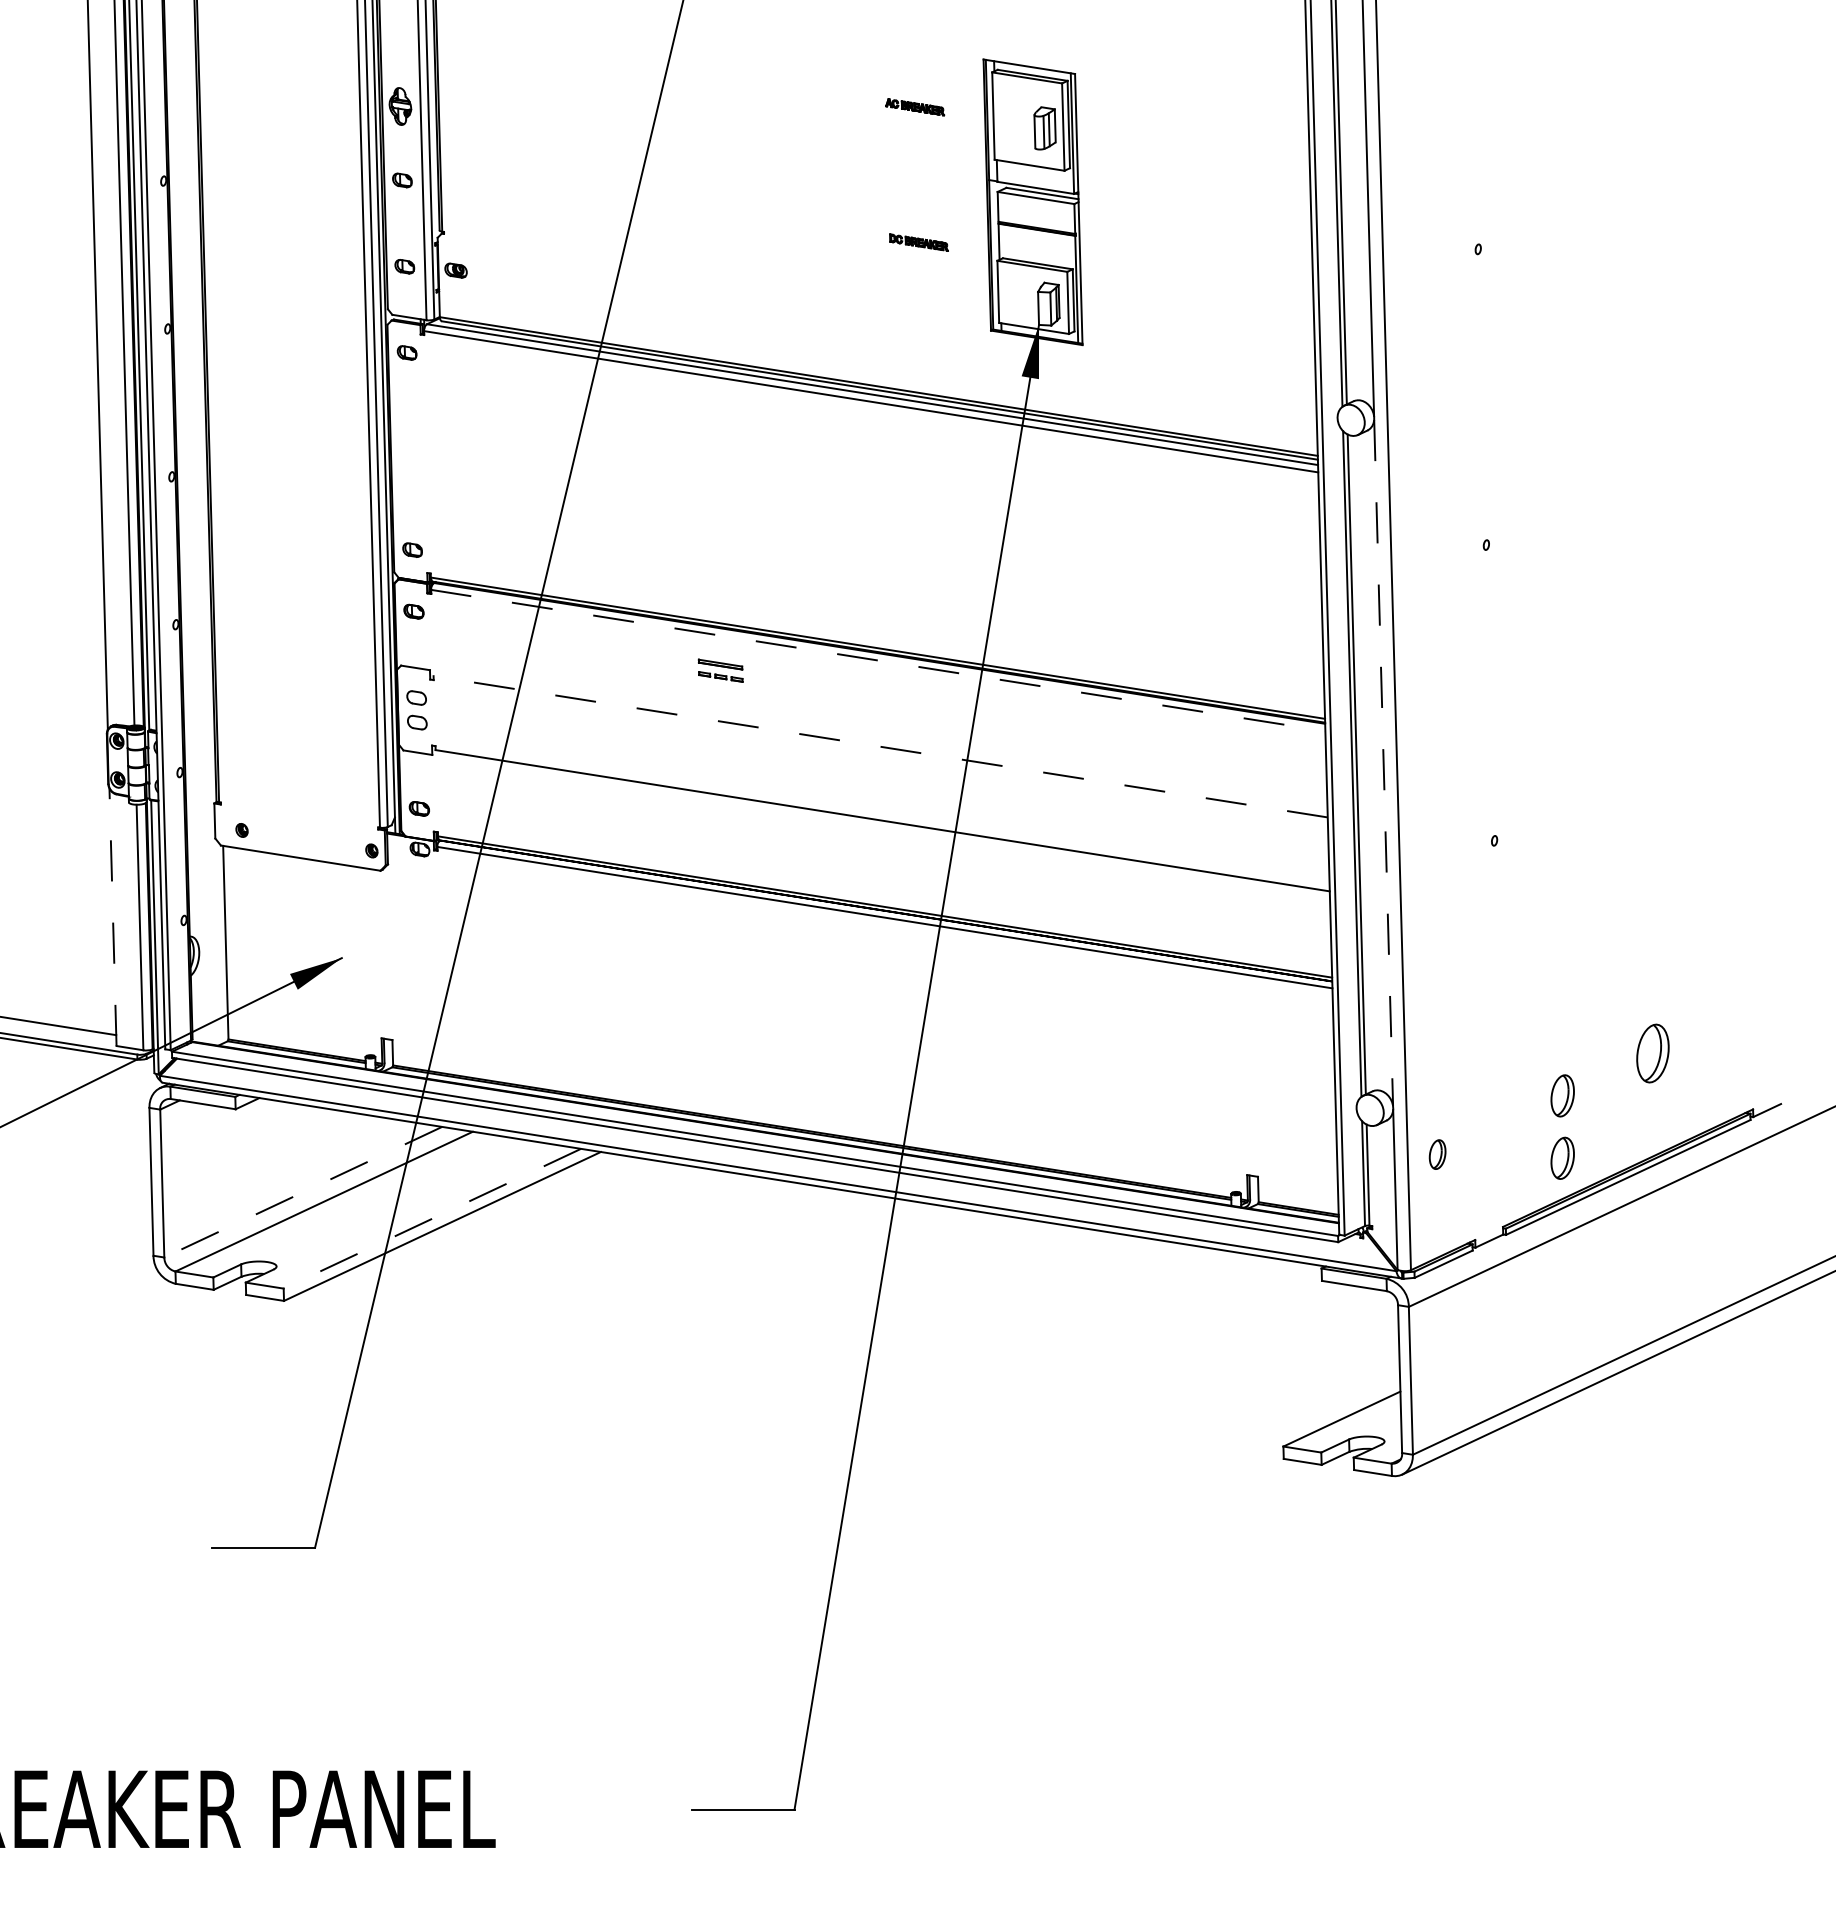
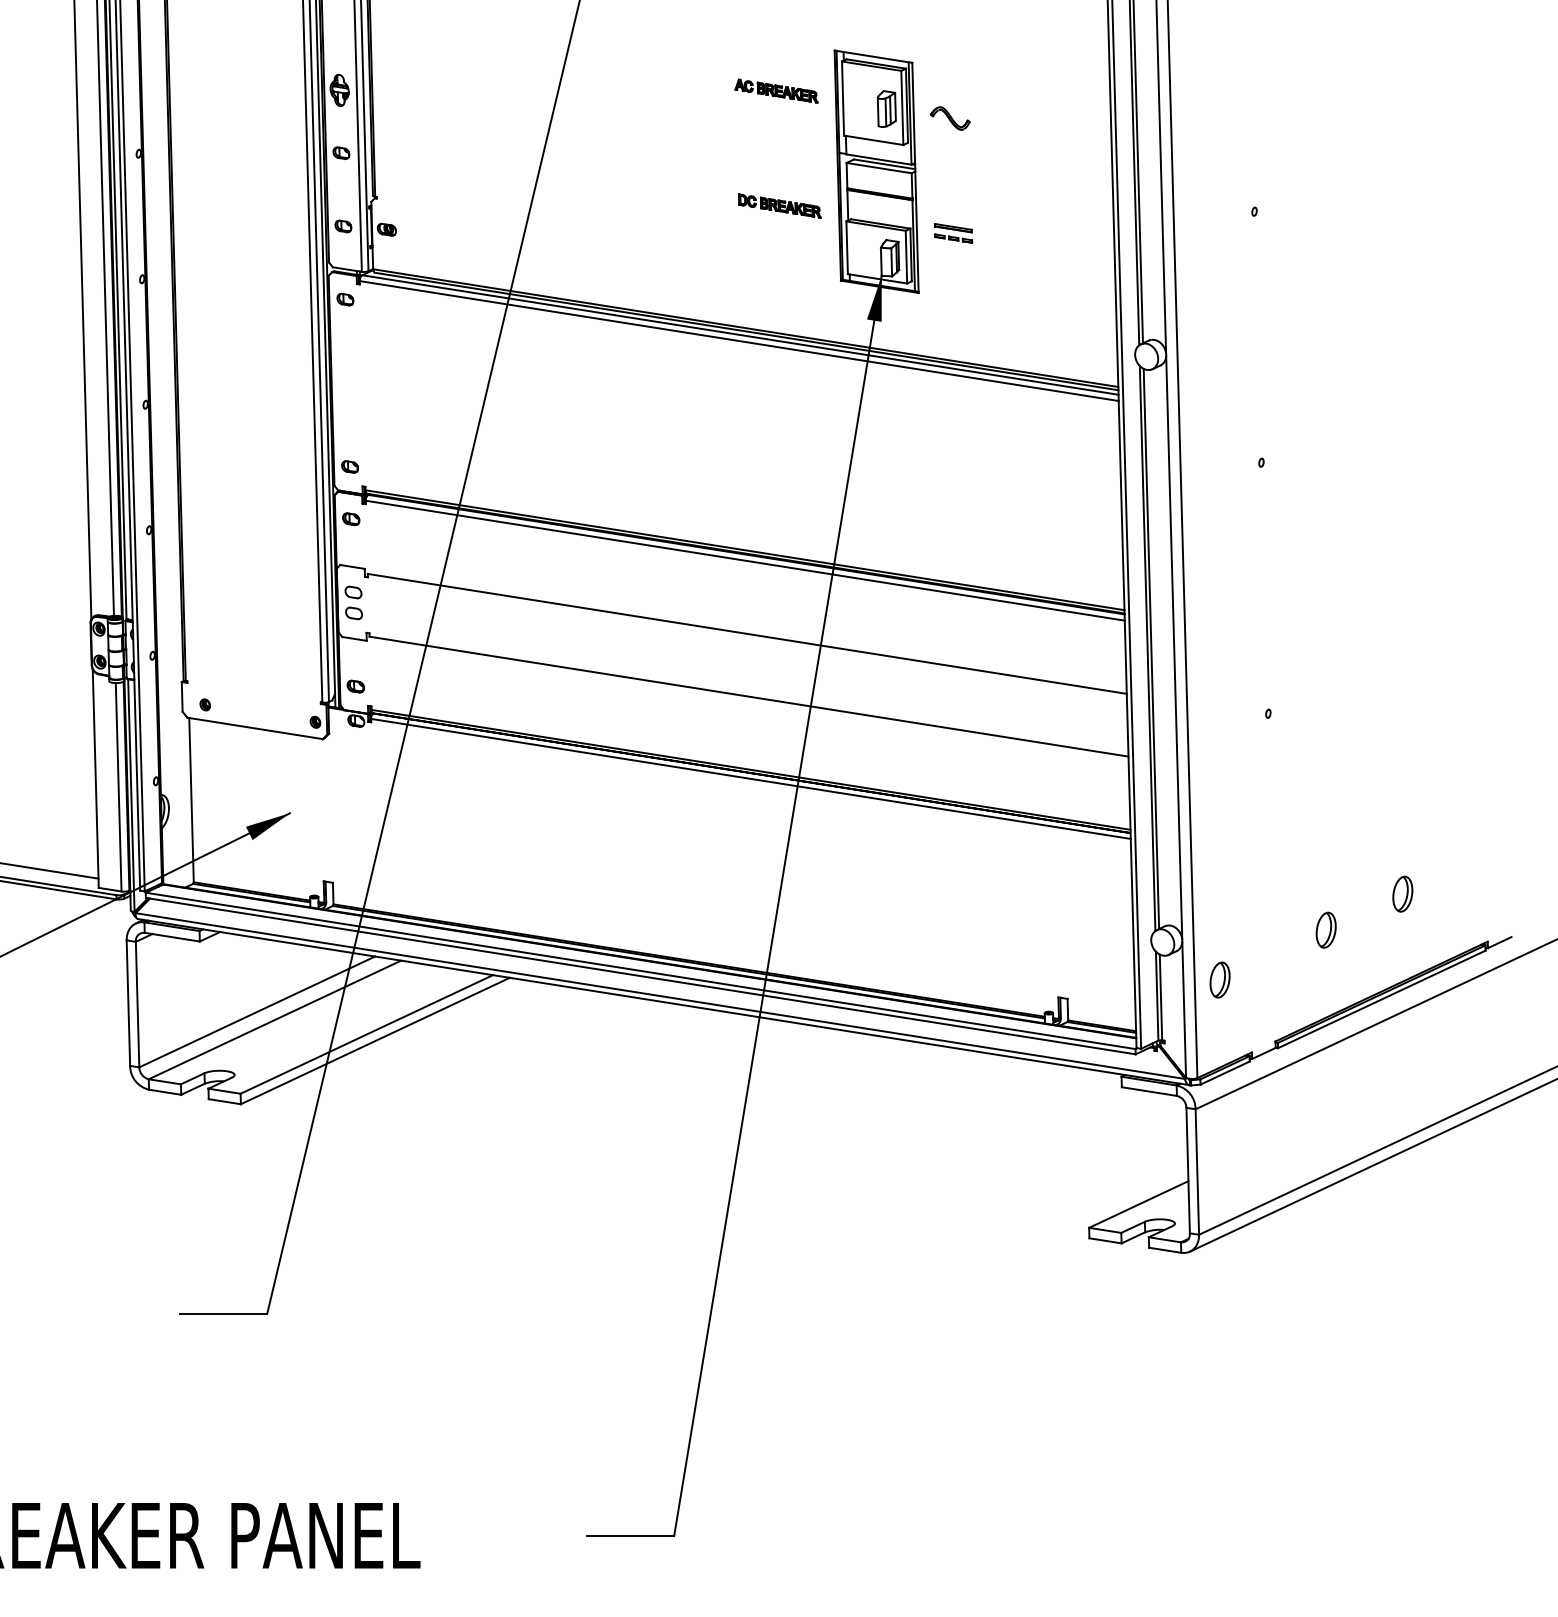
part: (915, 106) -> (776, 90), size x1.67
part: (1118, 139) -> (949, 118), added
part: (918, 242) -> (779, 205), size x1.67
line: (878, 660) -> (745, 560), dashed -> solid
part: (720, 670) -> (953, 233), moved
line: (879, 746) -> (746, 633), dashed -> solid
line: (1383, 763) -> (1174, 648), dashed -> solid
line: (112, 915) -> (95, 777), dashed -> solid
part: (1652, 1052) -> (1402, 893), size x0.71
part: (1436, 1153) -> (1219, 979), size x1.43
part: (1561, 1157) -> (1325, 982), removed
line: (302, 1192) -> (256, 1012), dashed -> solid
line: (431, 1218) -> (366, 1034), dashed -> solid

